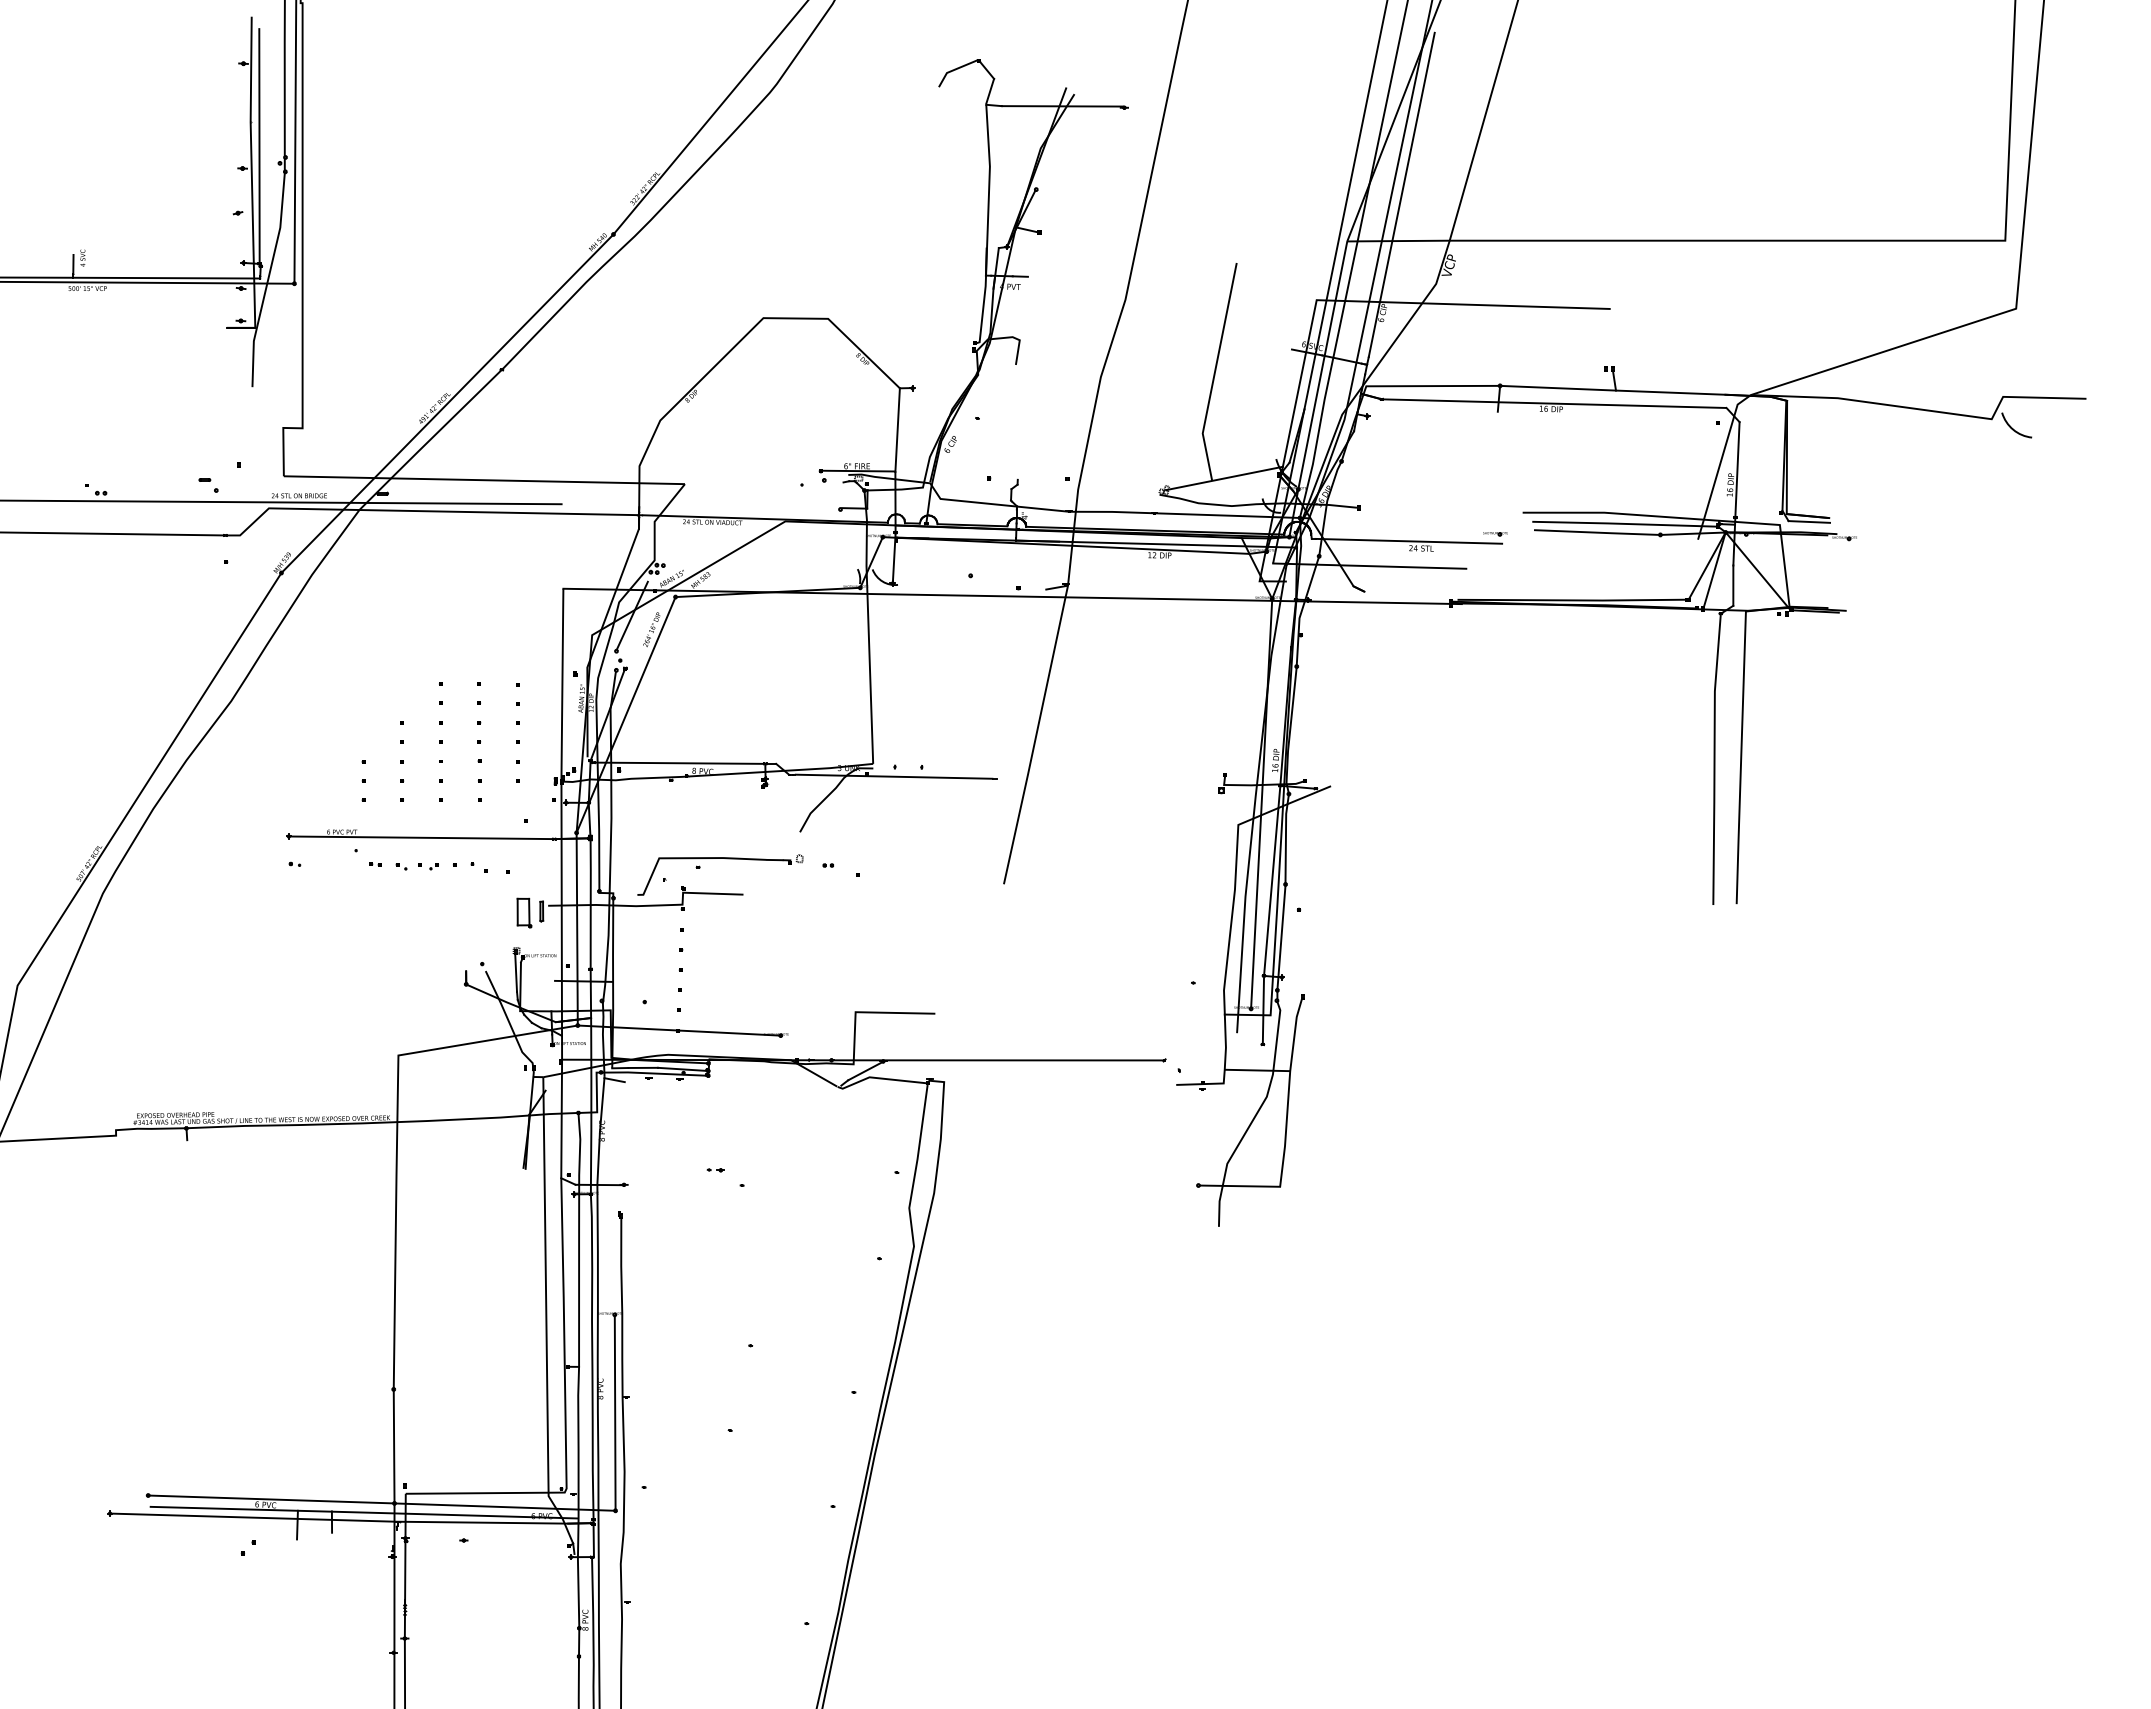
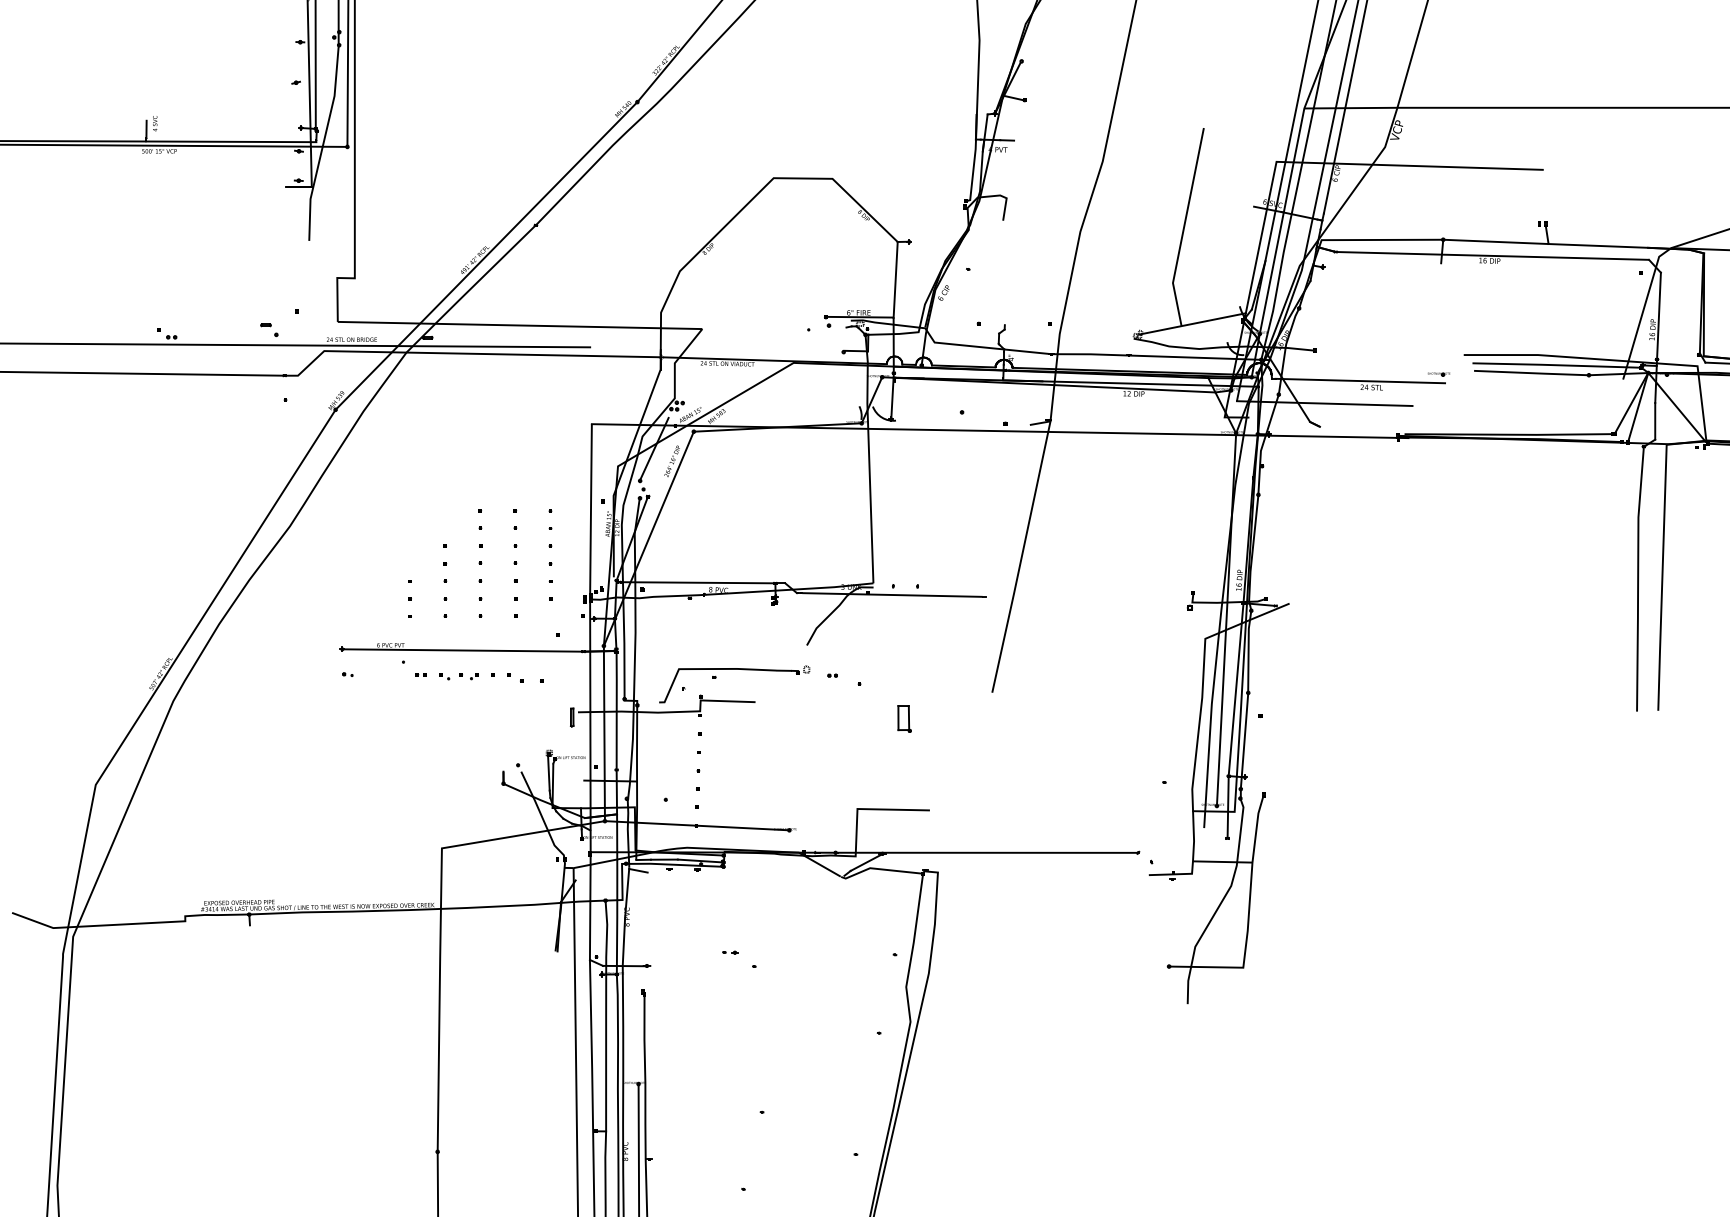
part: (524, 912) -> (904, 718), moved

